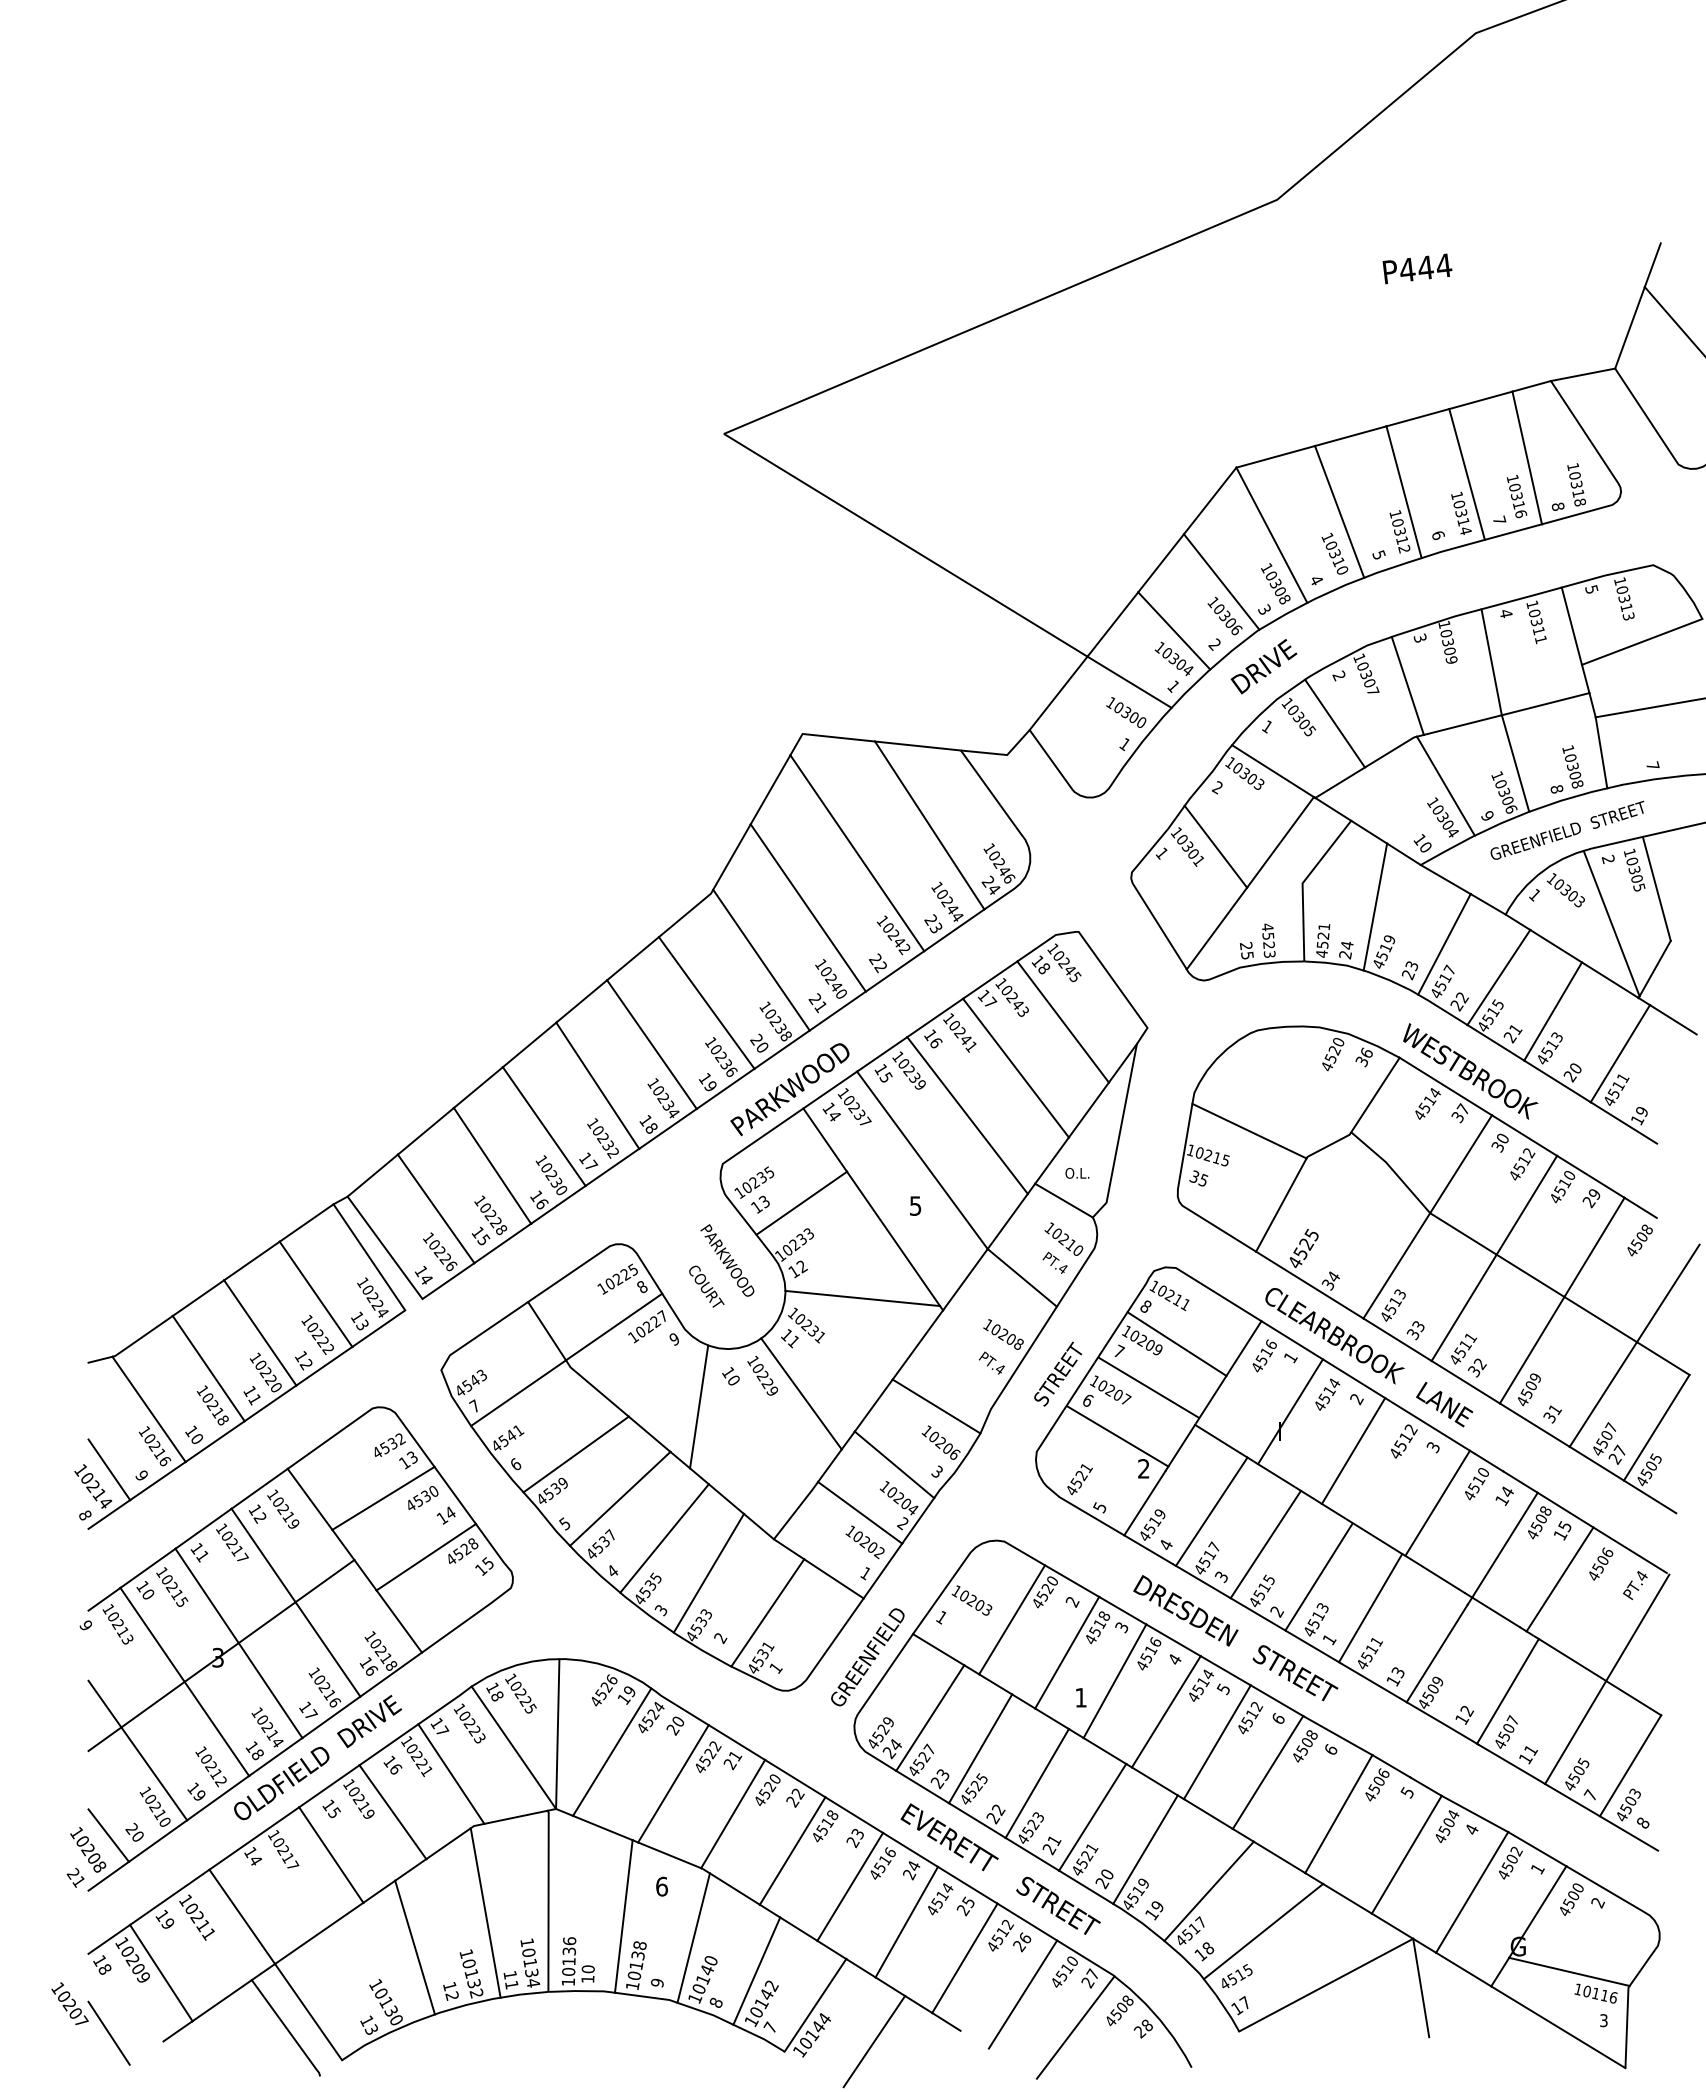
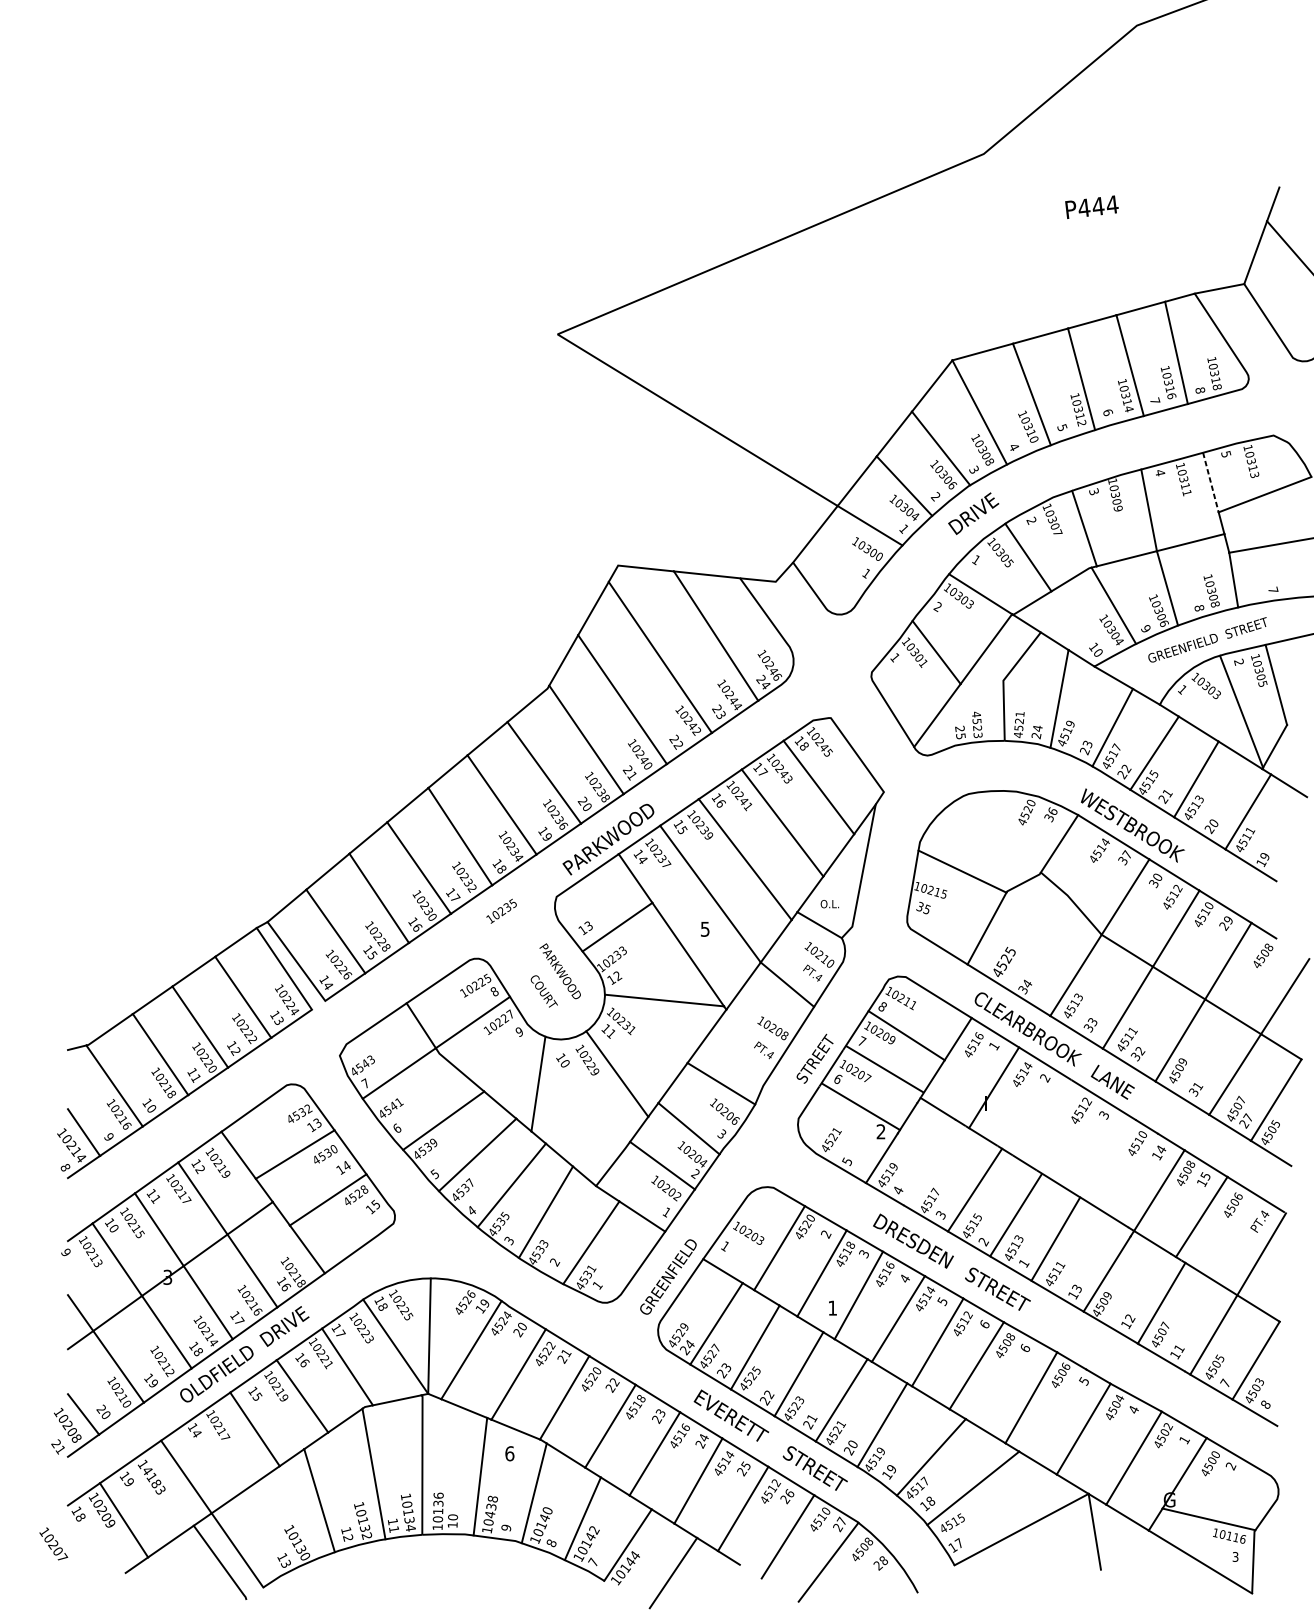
line: (1571, 626) -> (1210, 482), solid -> dashed
text: (754, 1182) -> (501, 911), moved
line: (1353, 1450) -> (1042, 1117), removed
line: (1437, 1502) -> (1107, 1157), removed
line: (1211, 1511) -> (933, 1164), removed
text: (200, 1921) -> (154, 1480), 10211 -> 14183
text: (636, 1966) -> (490, 1515), 10138 -> 10438
line: (108, 2032) -> (83, 1566), removed

